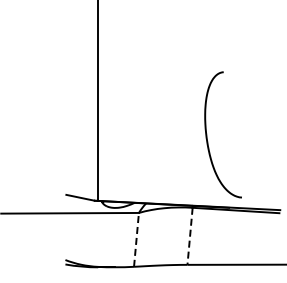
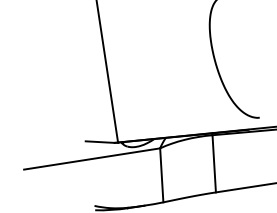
line: (190, 236) -> (214, 163), dashed -> solid
line: (136, 239) -> (161, 174), dashed -> solid

